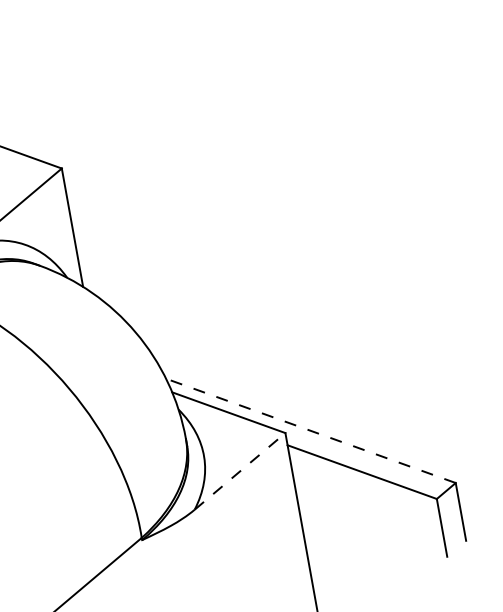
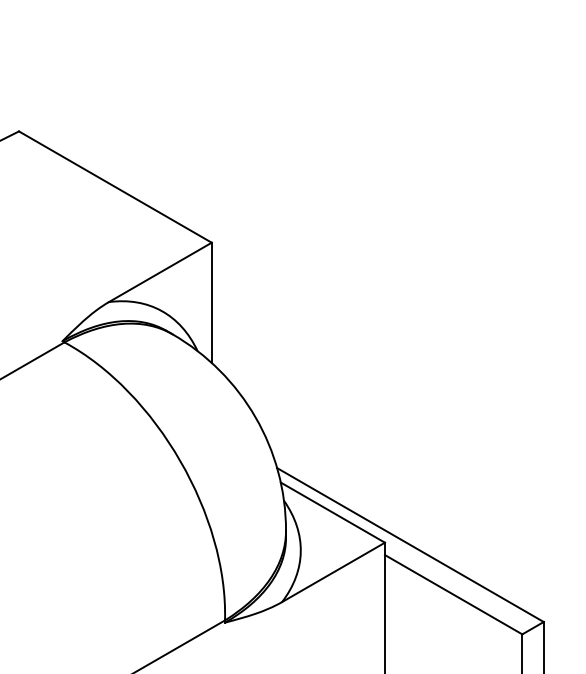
line: (311, 431) -> (410, 545), dashed -> solid
line: (240, 471) -> (333, 572), dashed -> solid

